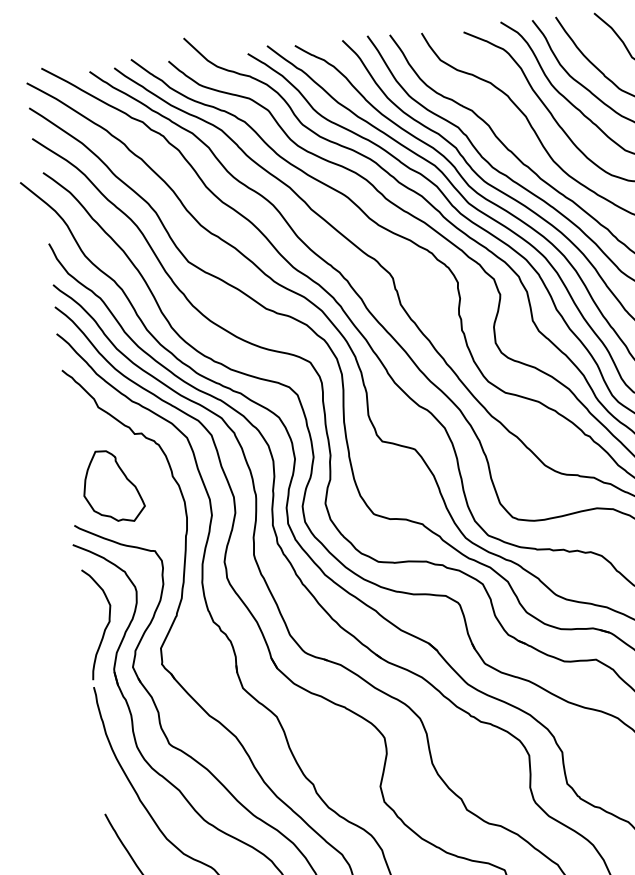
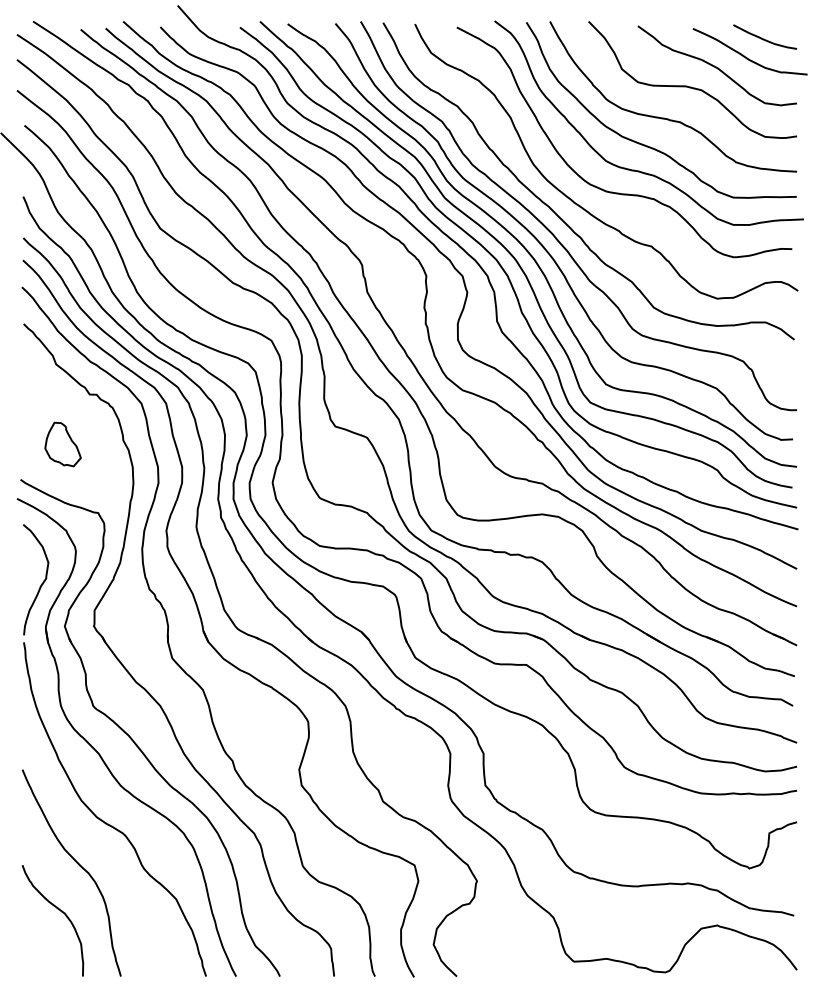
part: (112, 486) -> (62, 444), size x0.6

